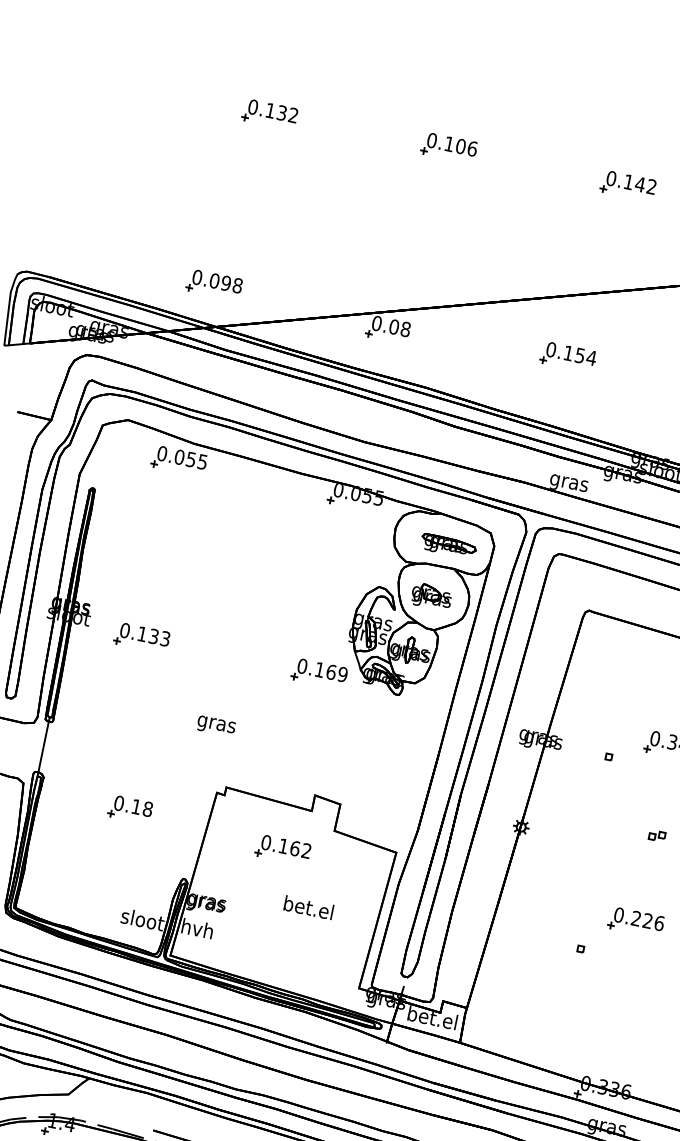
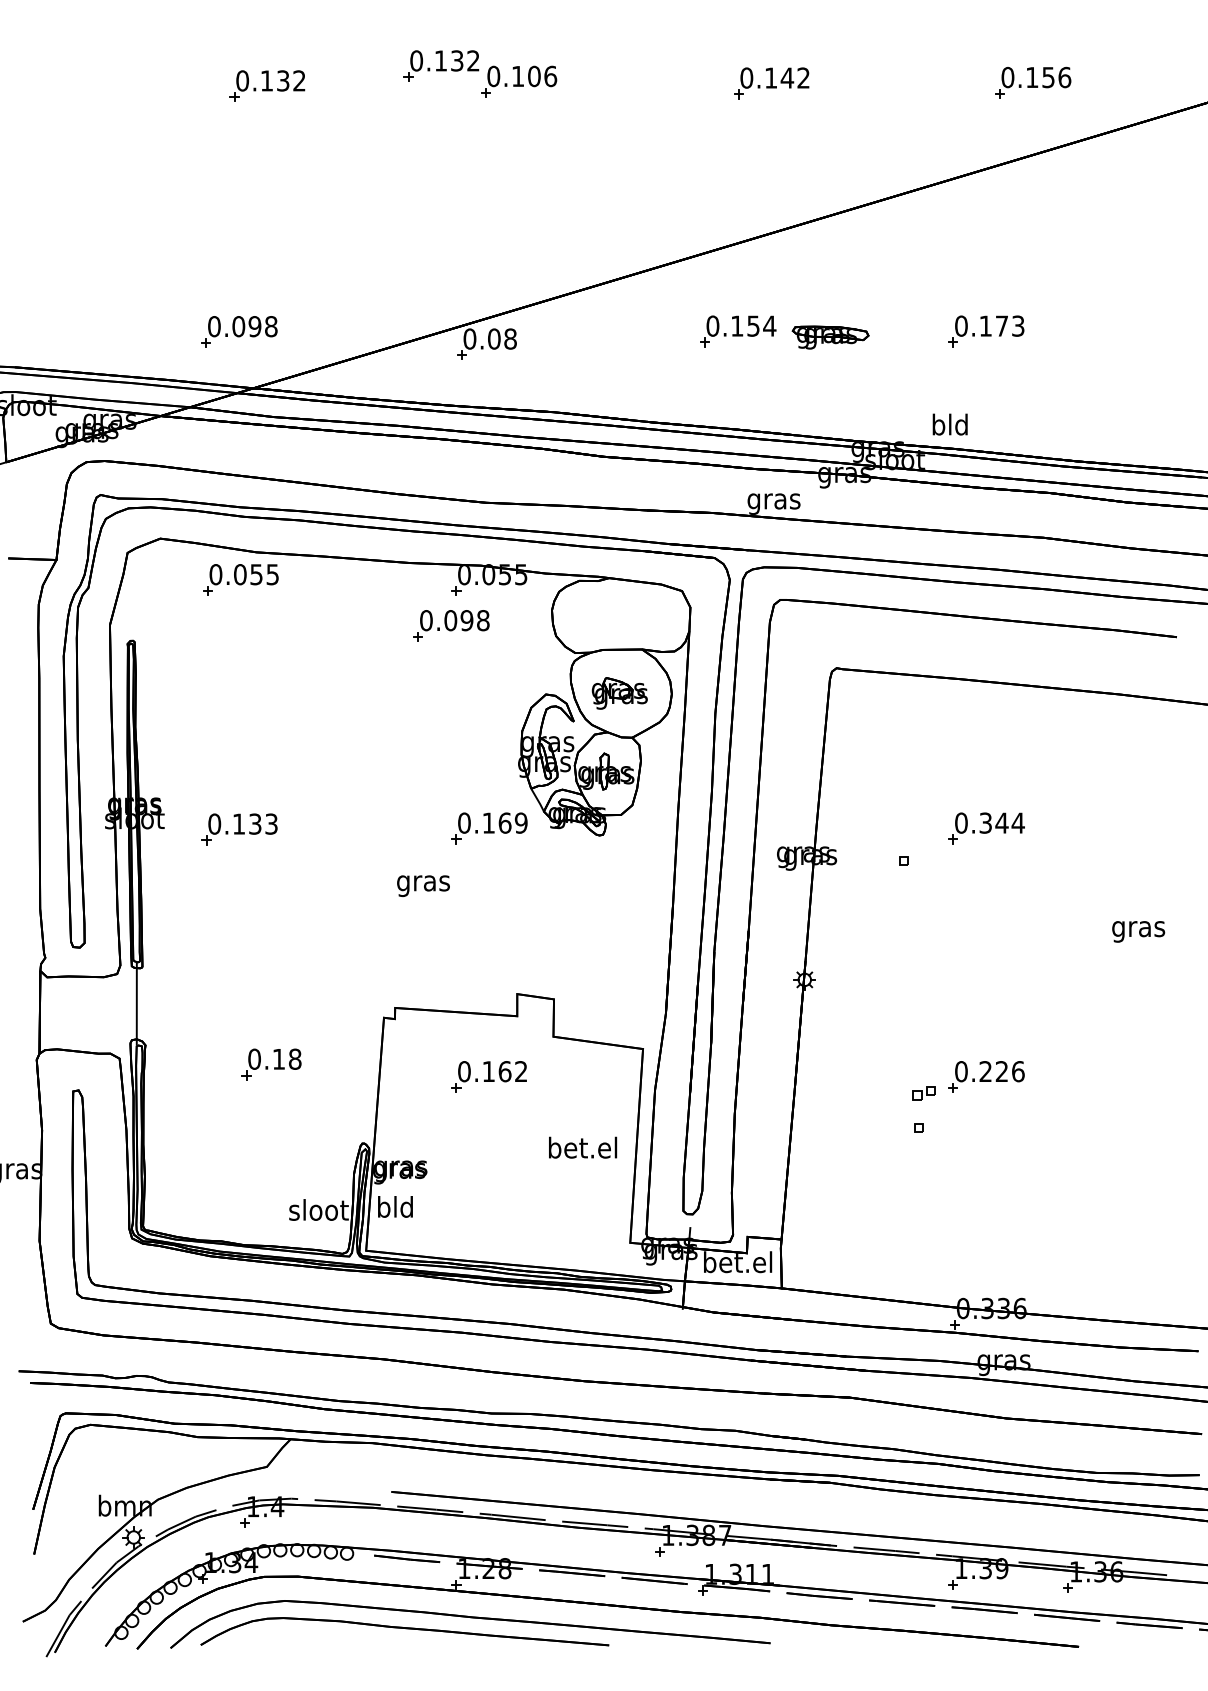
part: (396, 125) -> (441, 65), added
part: (322, 524) -> (451, 625), added
part: (448, 546) -> (830, 337), moved
text: (216, 725) -> (423, 885), moved
part: (656, 836) -> (923, 1093), moved
text: (309, 907) -> (583, 1147), moved
text: (197, 928) -> (395, 1206), hvh -> bld

